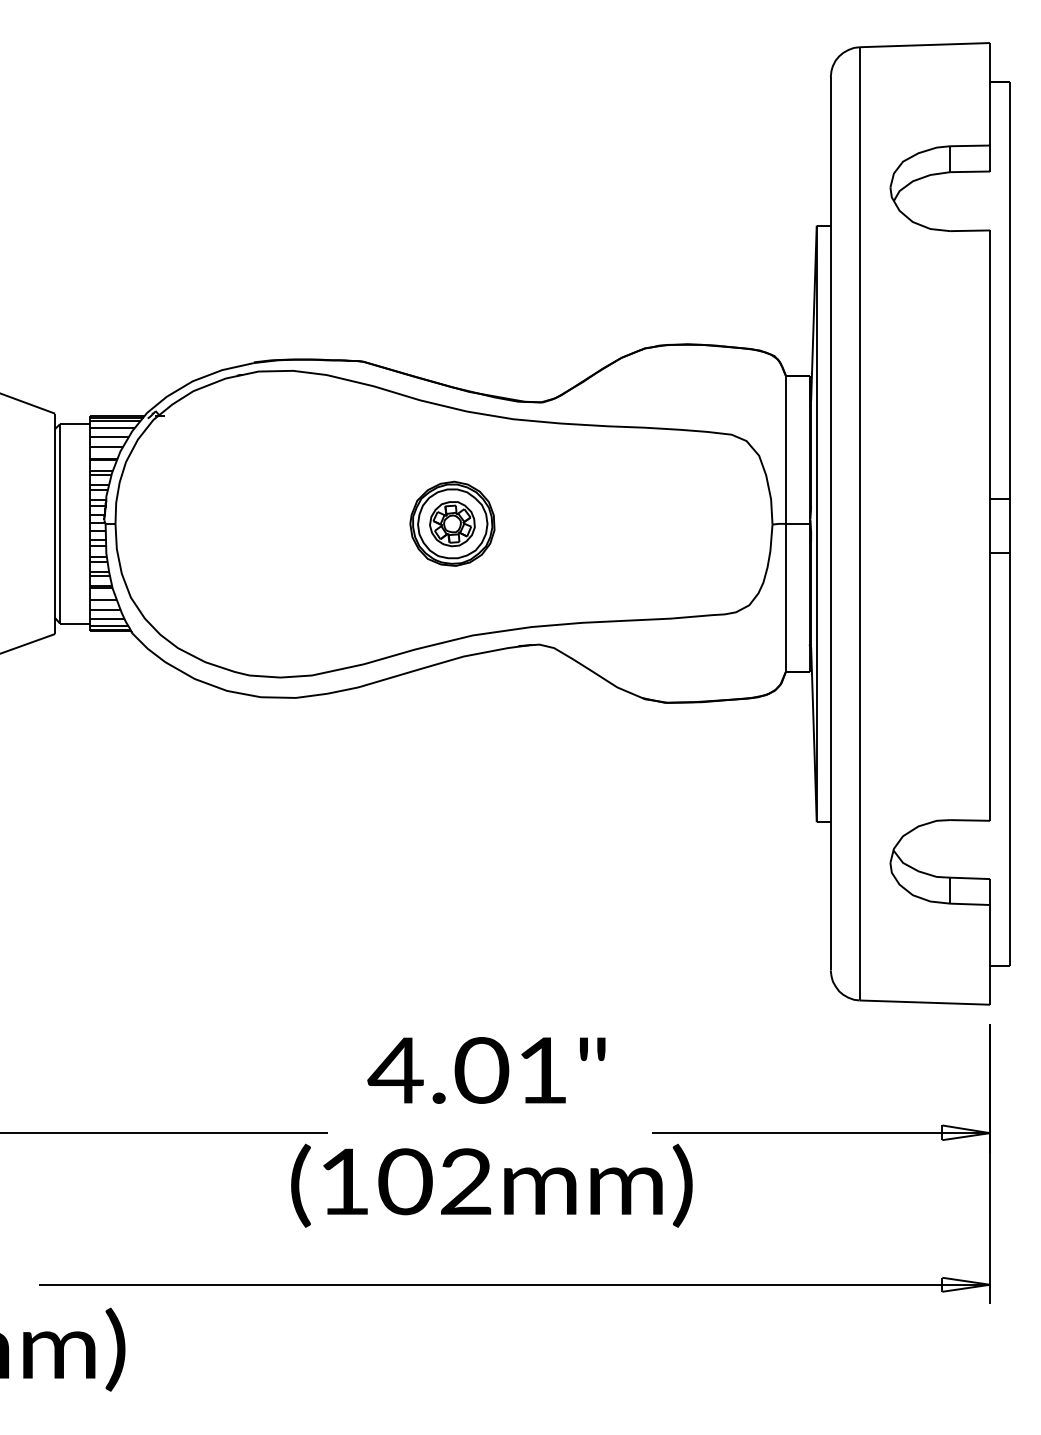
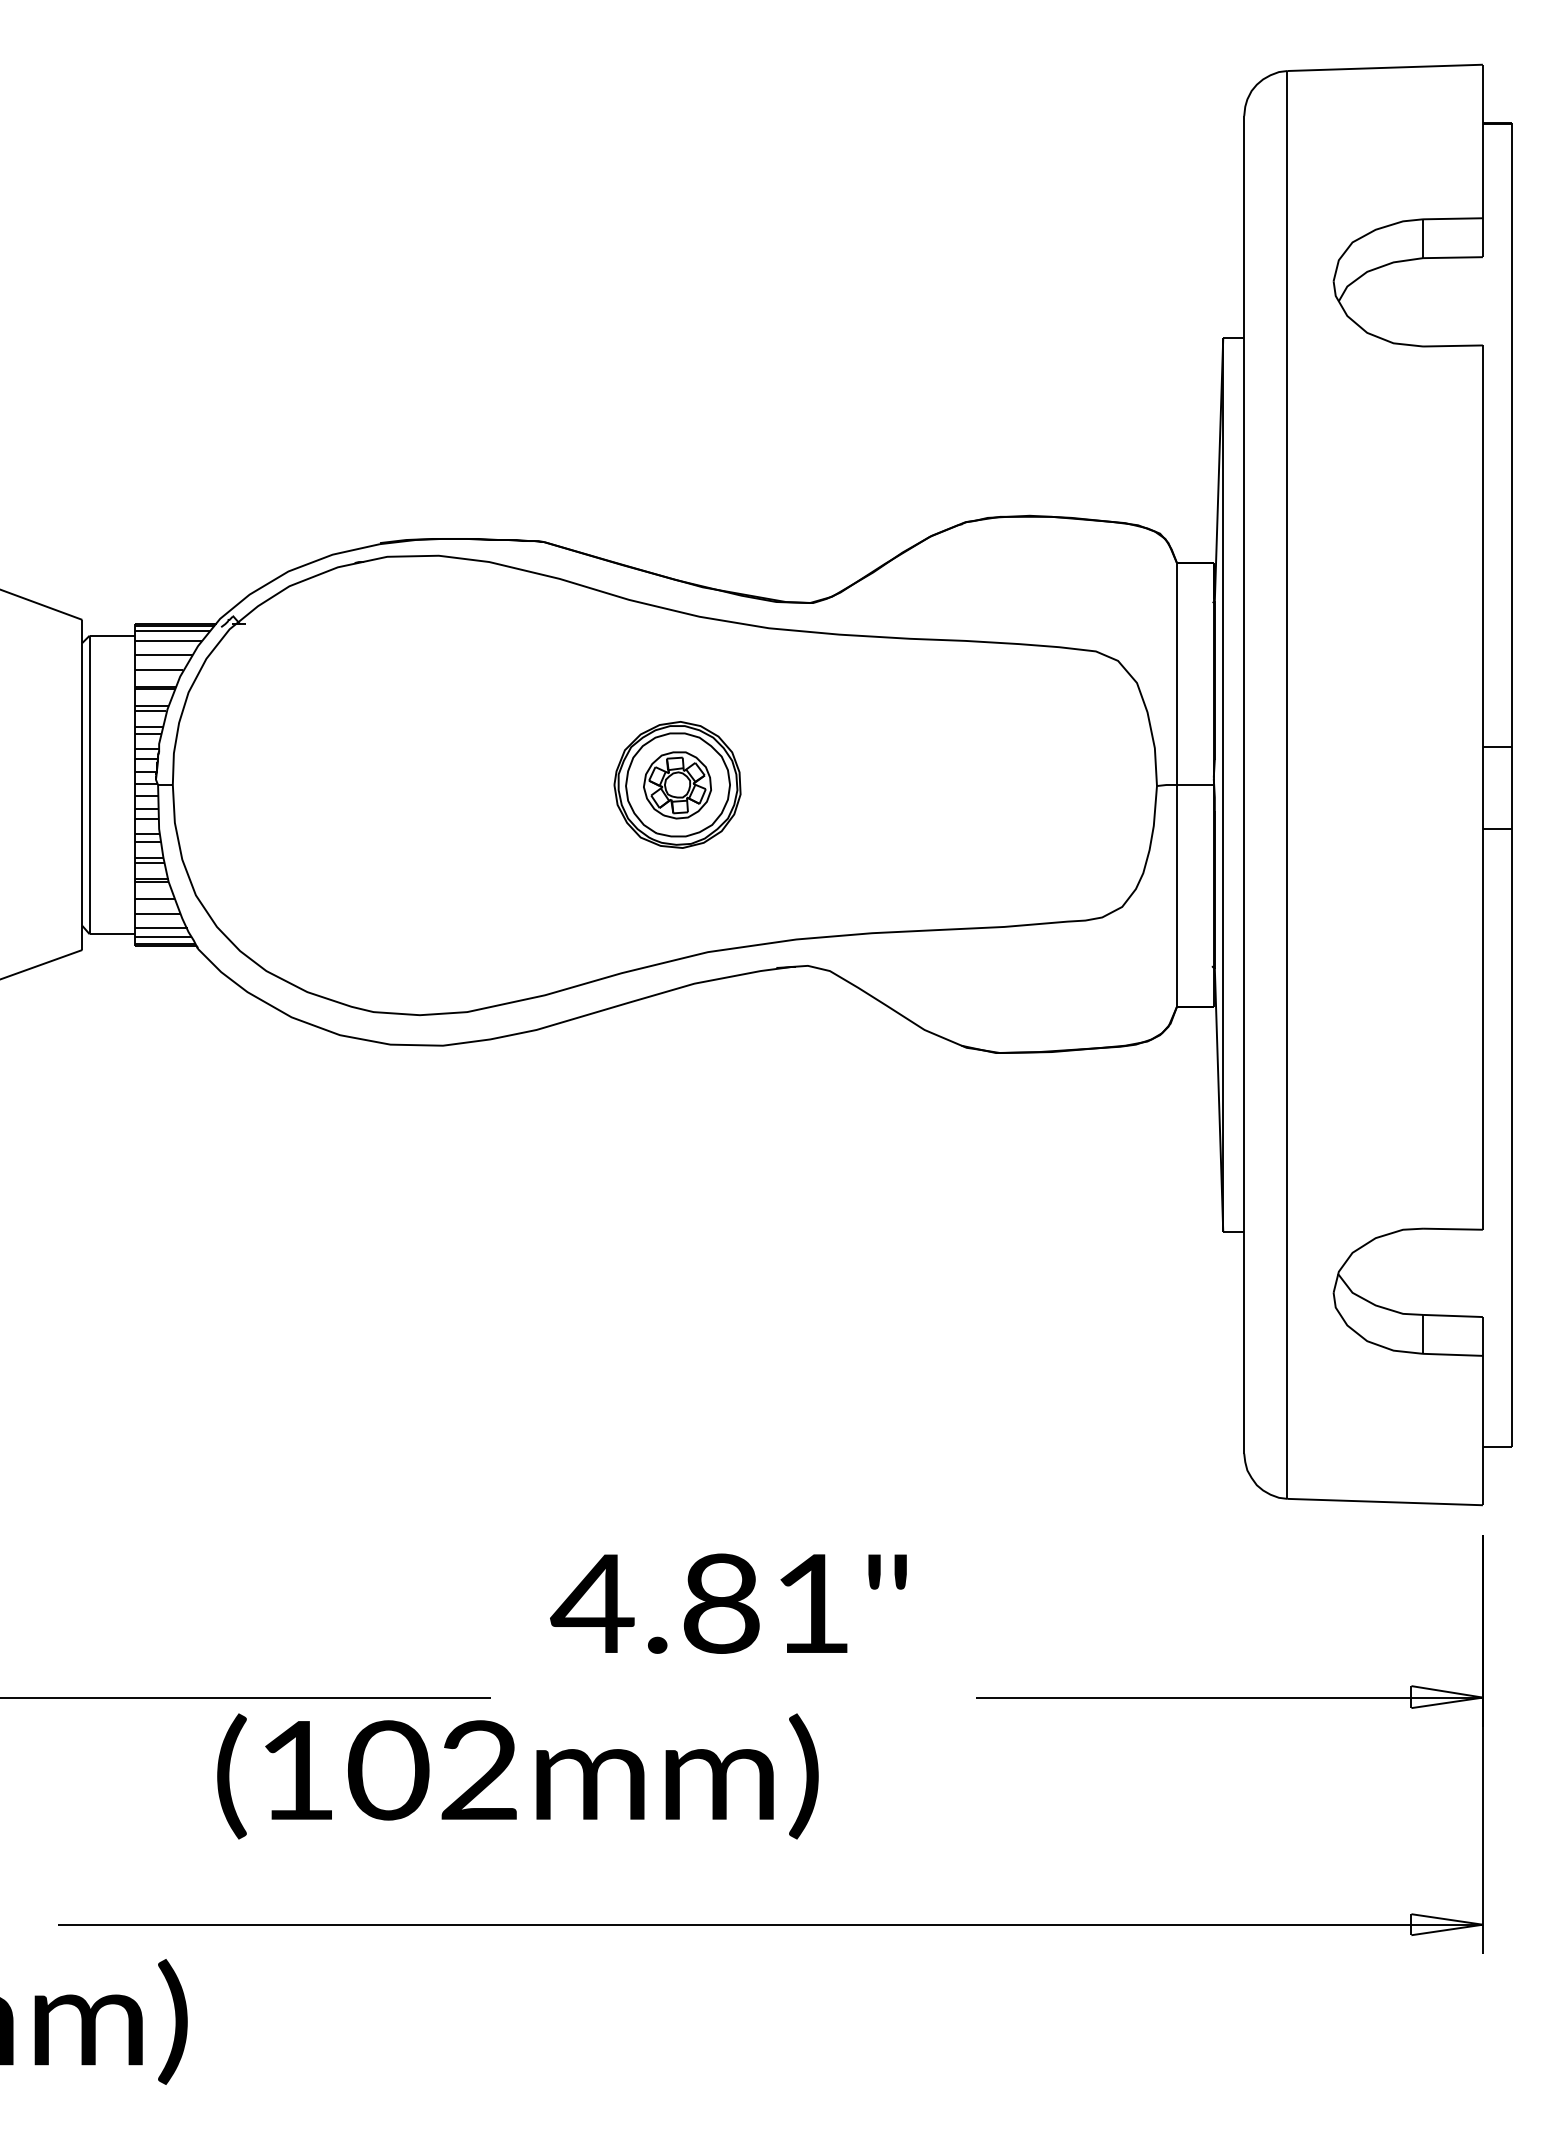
text: (481, 1070) -> (721, 1603), 4.01" -> 4.81"
text: (491, 1185) -> (517, 1776), moved

